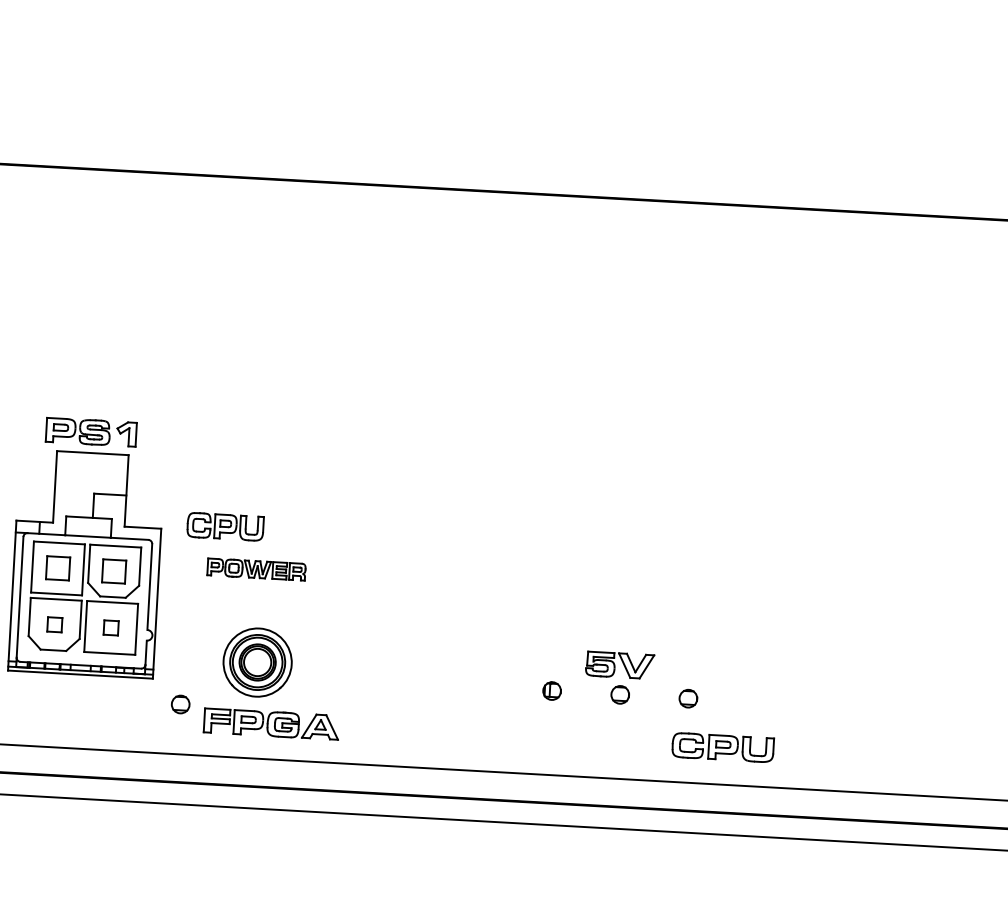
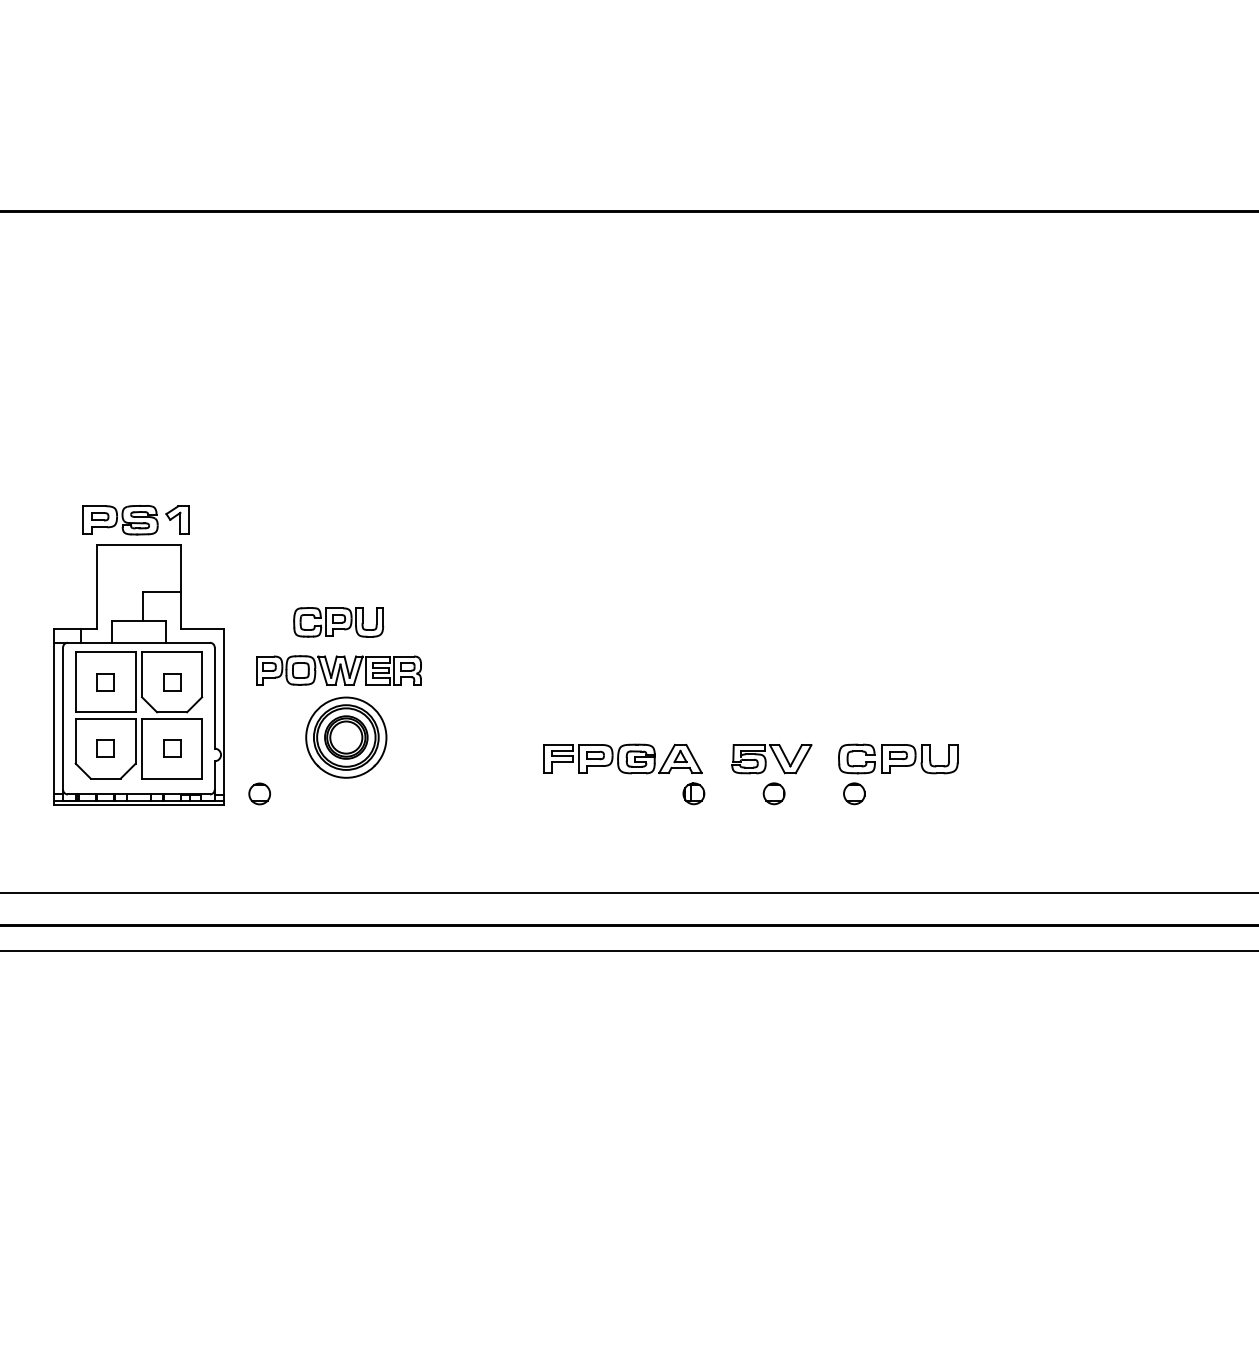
part: (225, 526) -> (338, 622), moved
part: (57, 568) -> (105, 682), size x0.62
part: (256, 569) -> (338, 670), size x1.43
part: (114, 571) -> (172, 682), size x0.62
part: (257, 662) -> (346, 737), moved
part: (180, 704) -> (259, 793), moved
part: (271, 723) -> (622, 758), moved
part: (723, 747) -> (898, 758), moved

